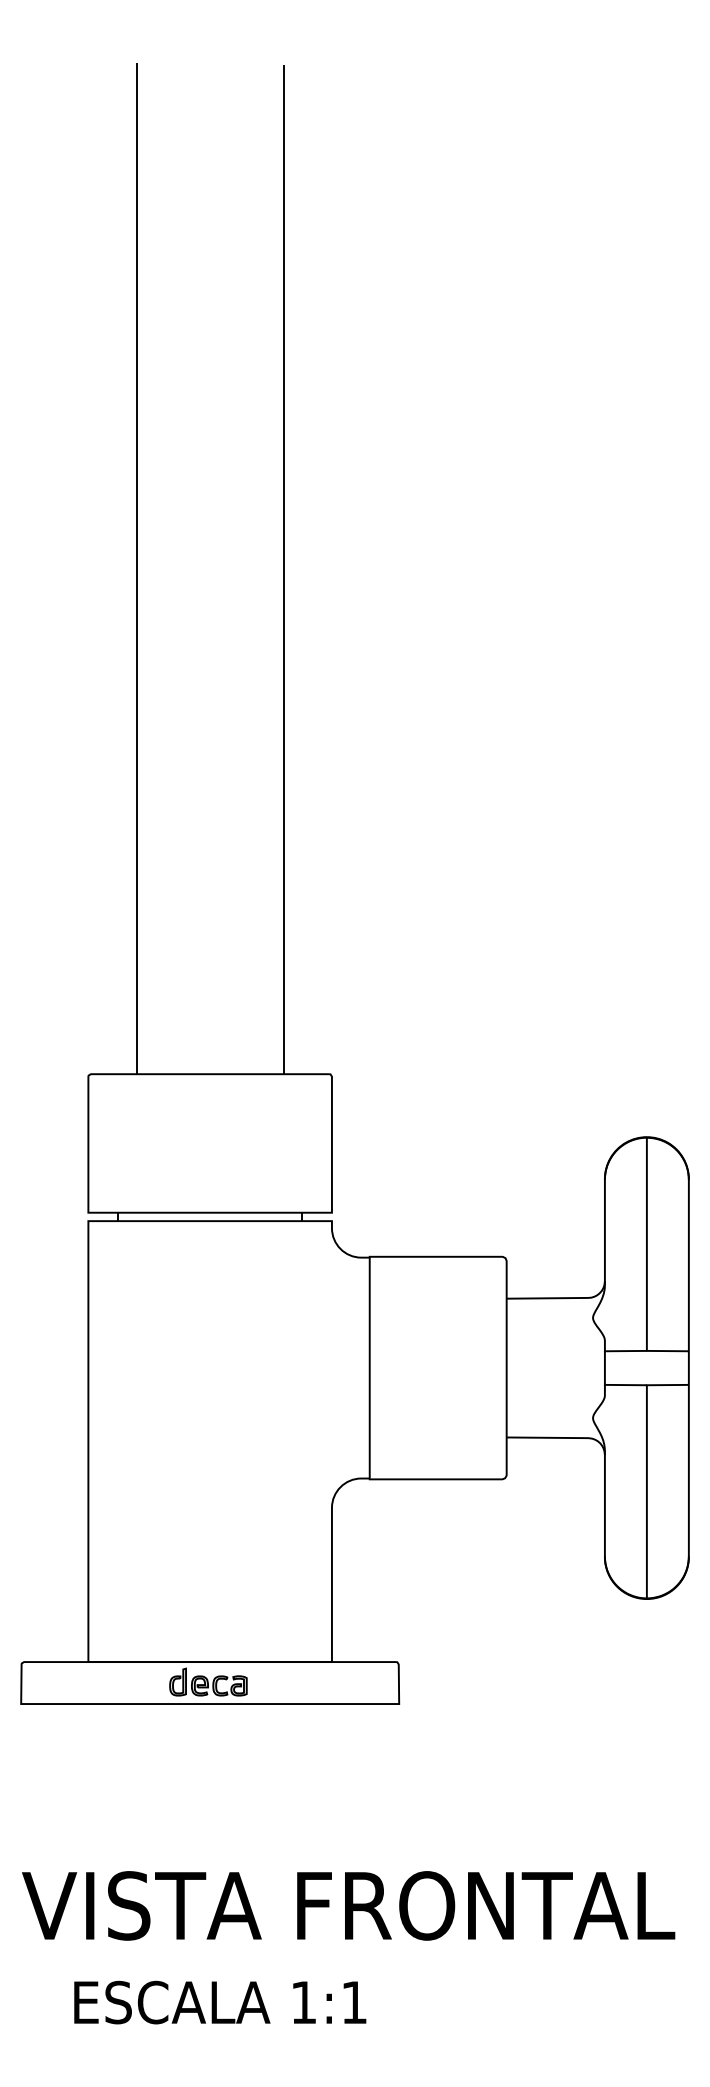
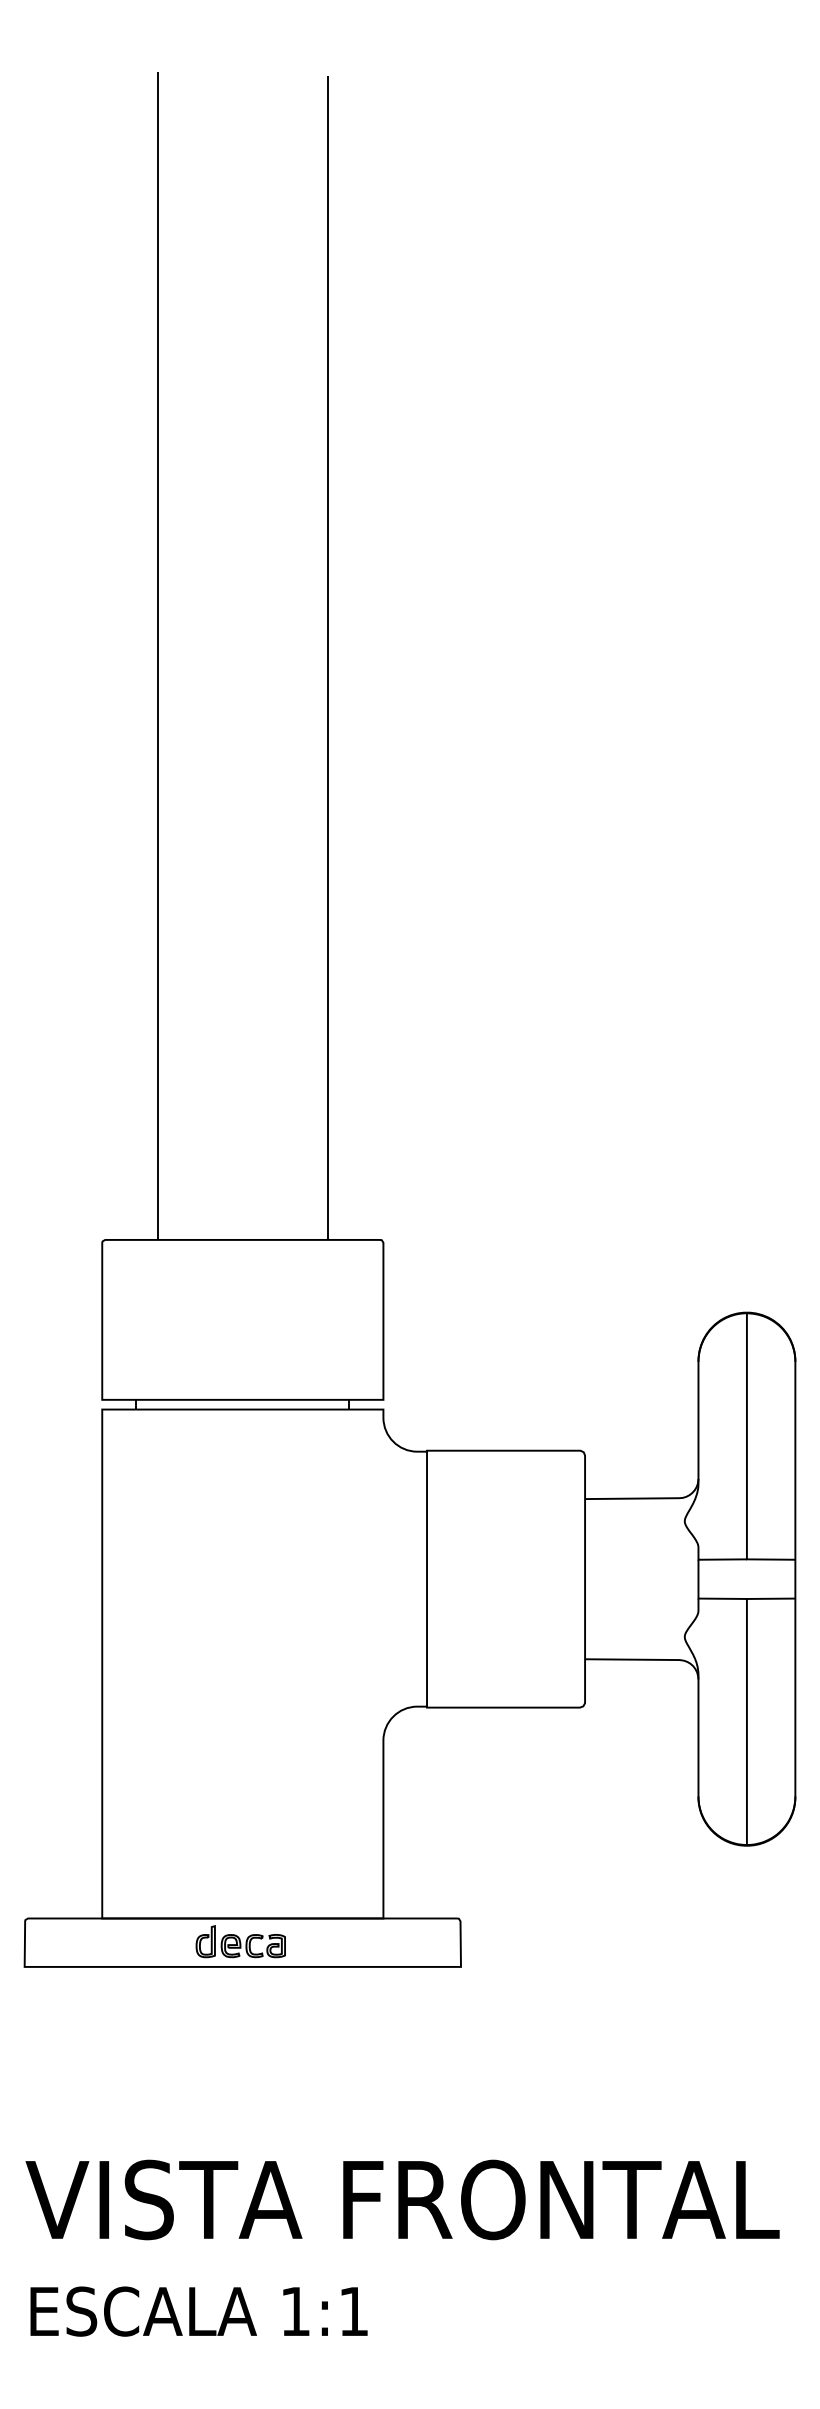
text: (220, 2002) -> (199, 2311), moved

